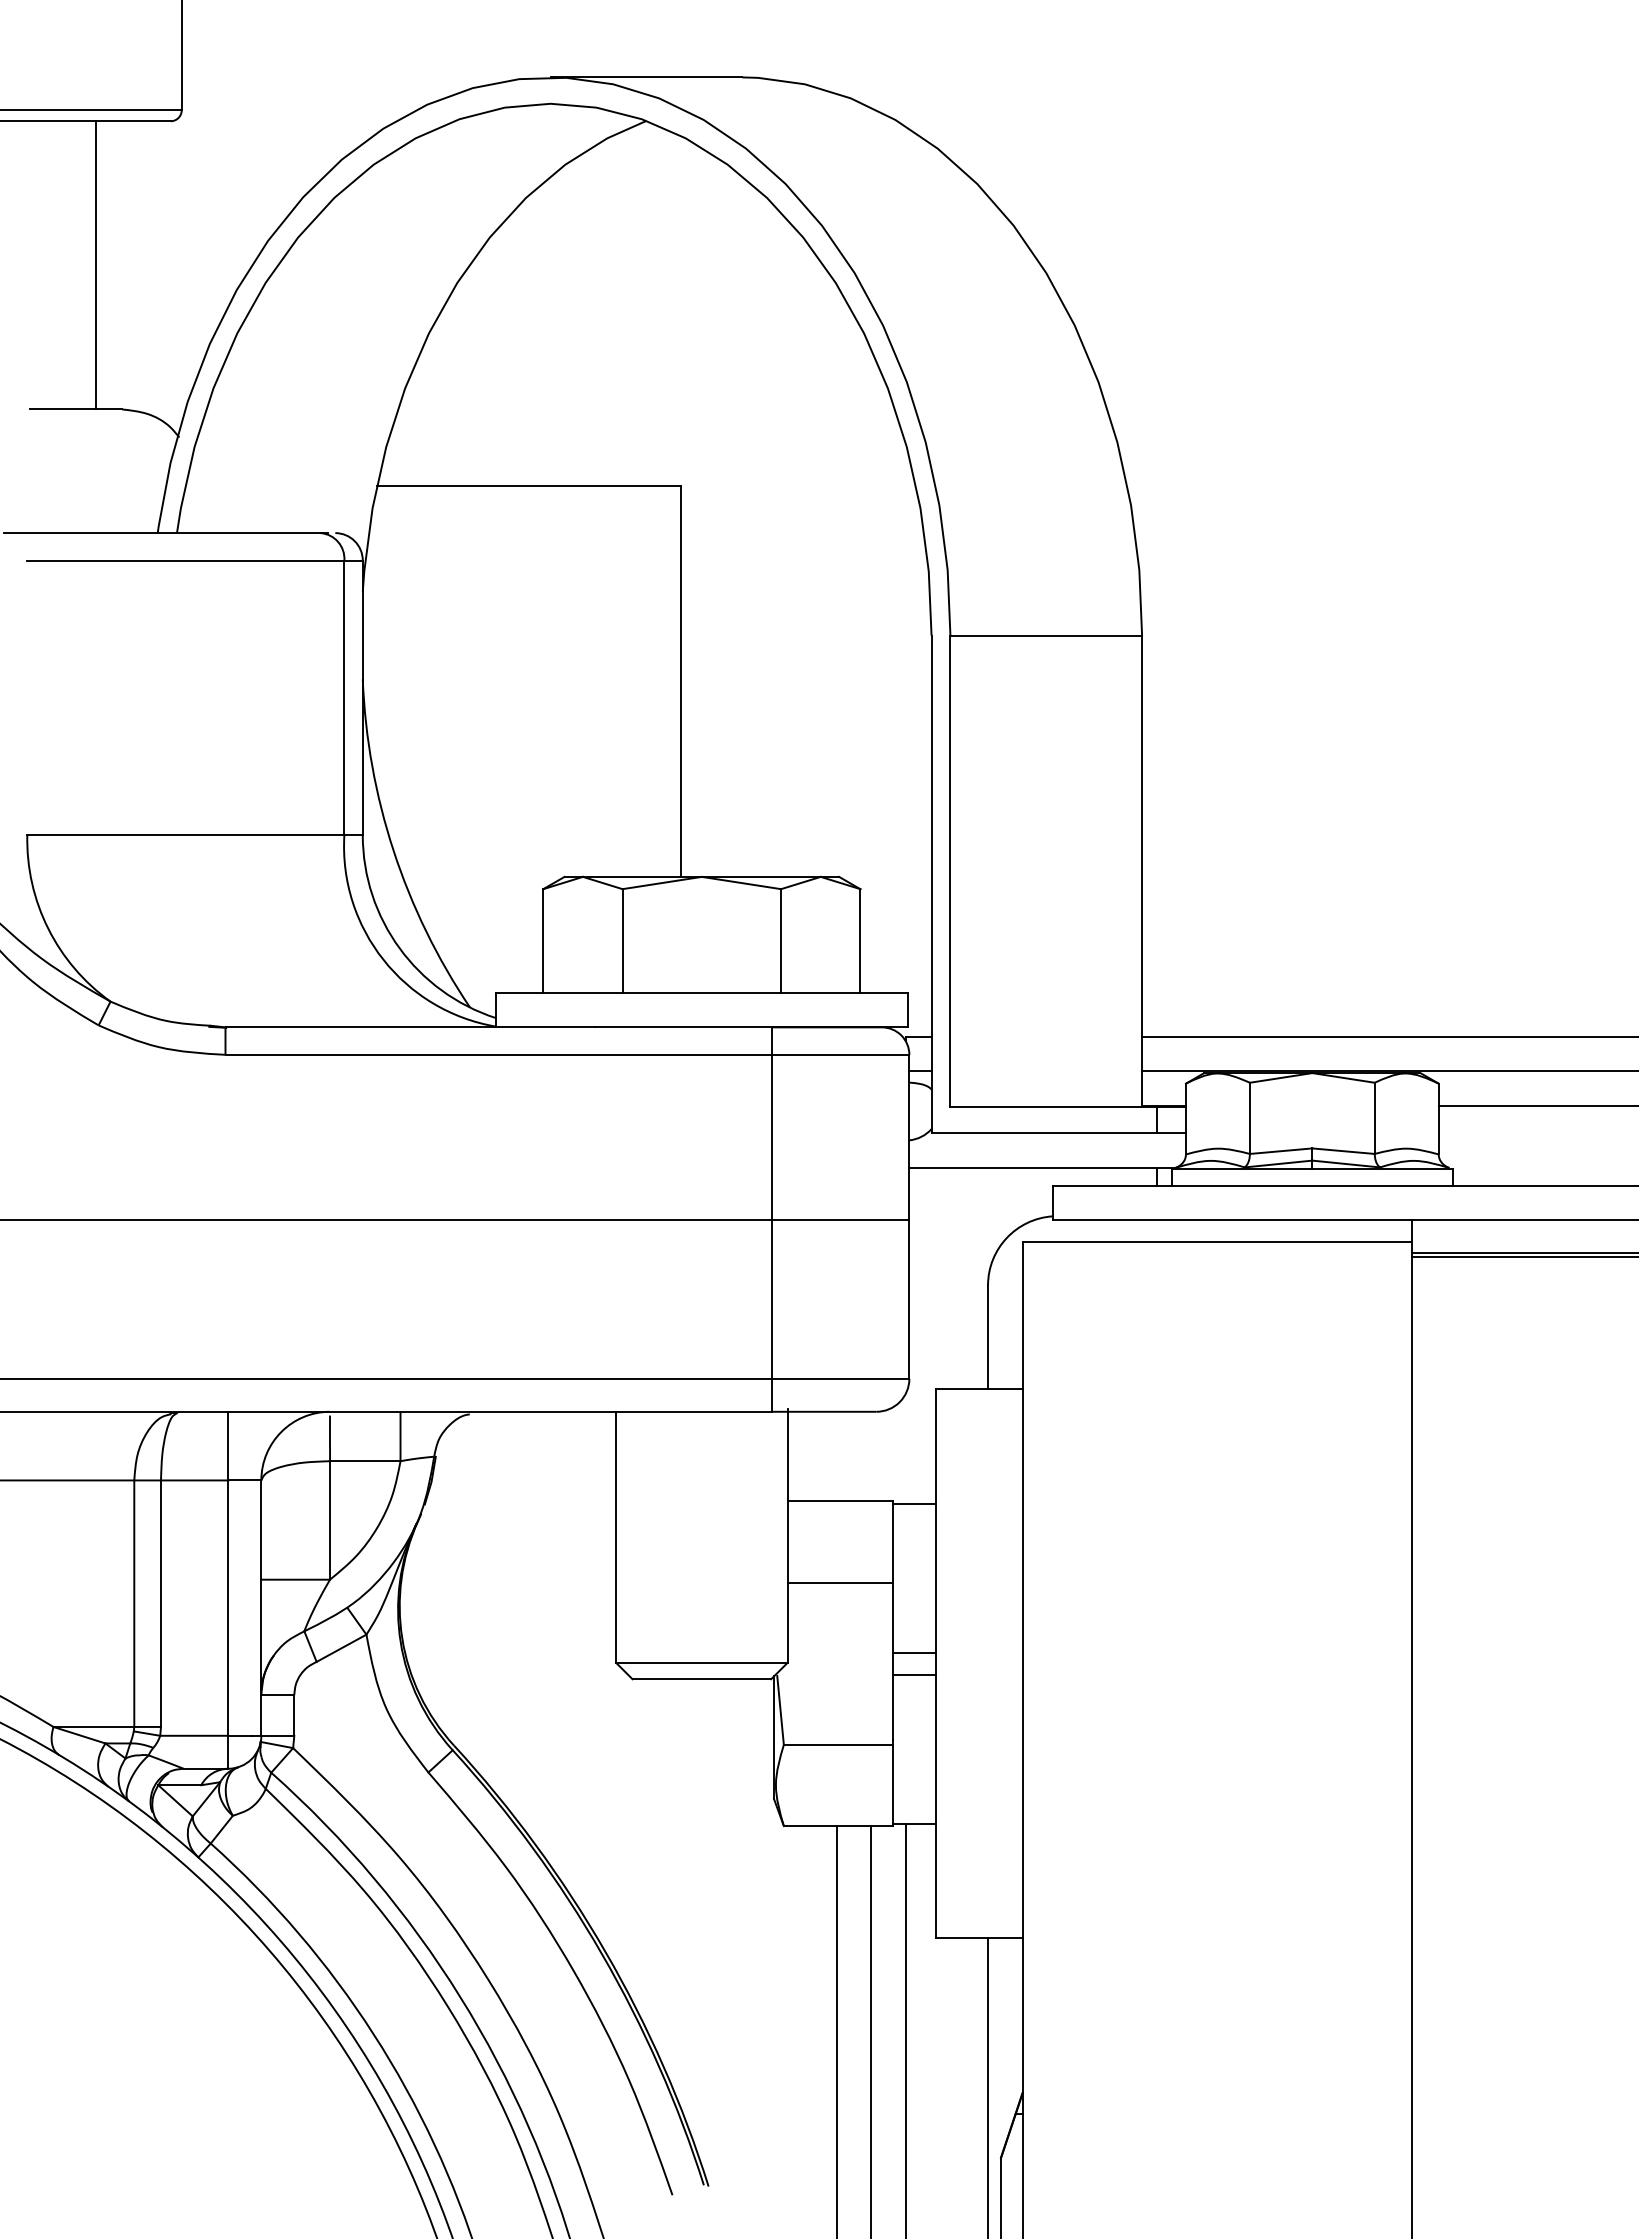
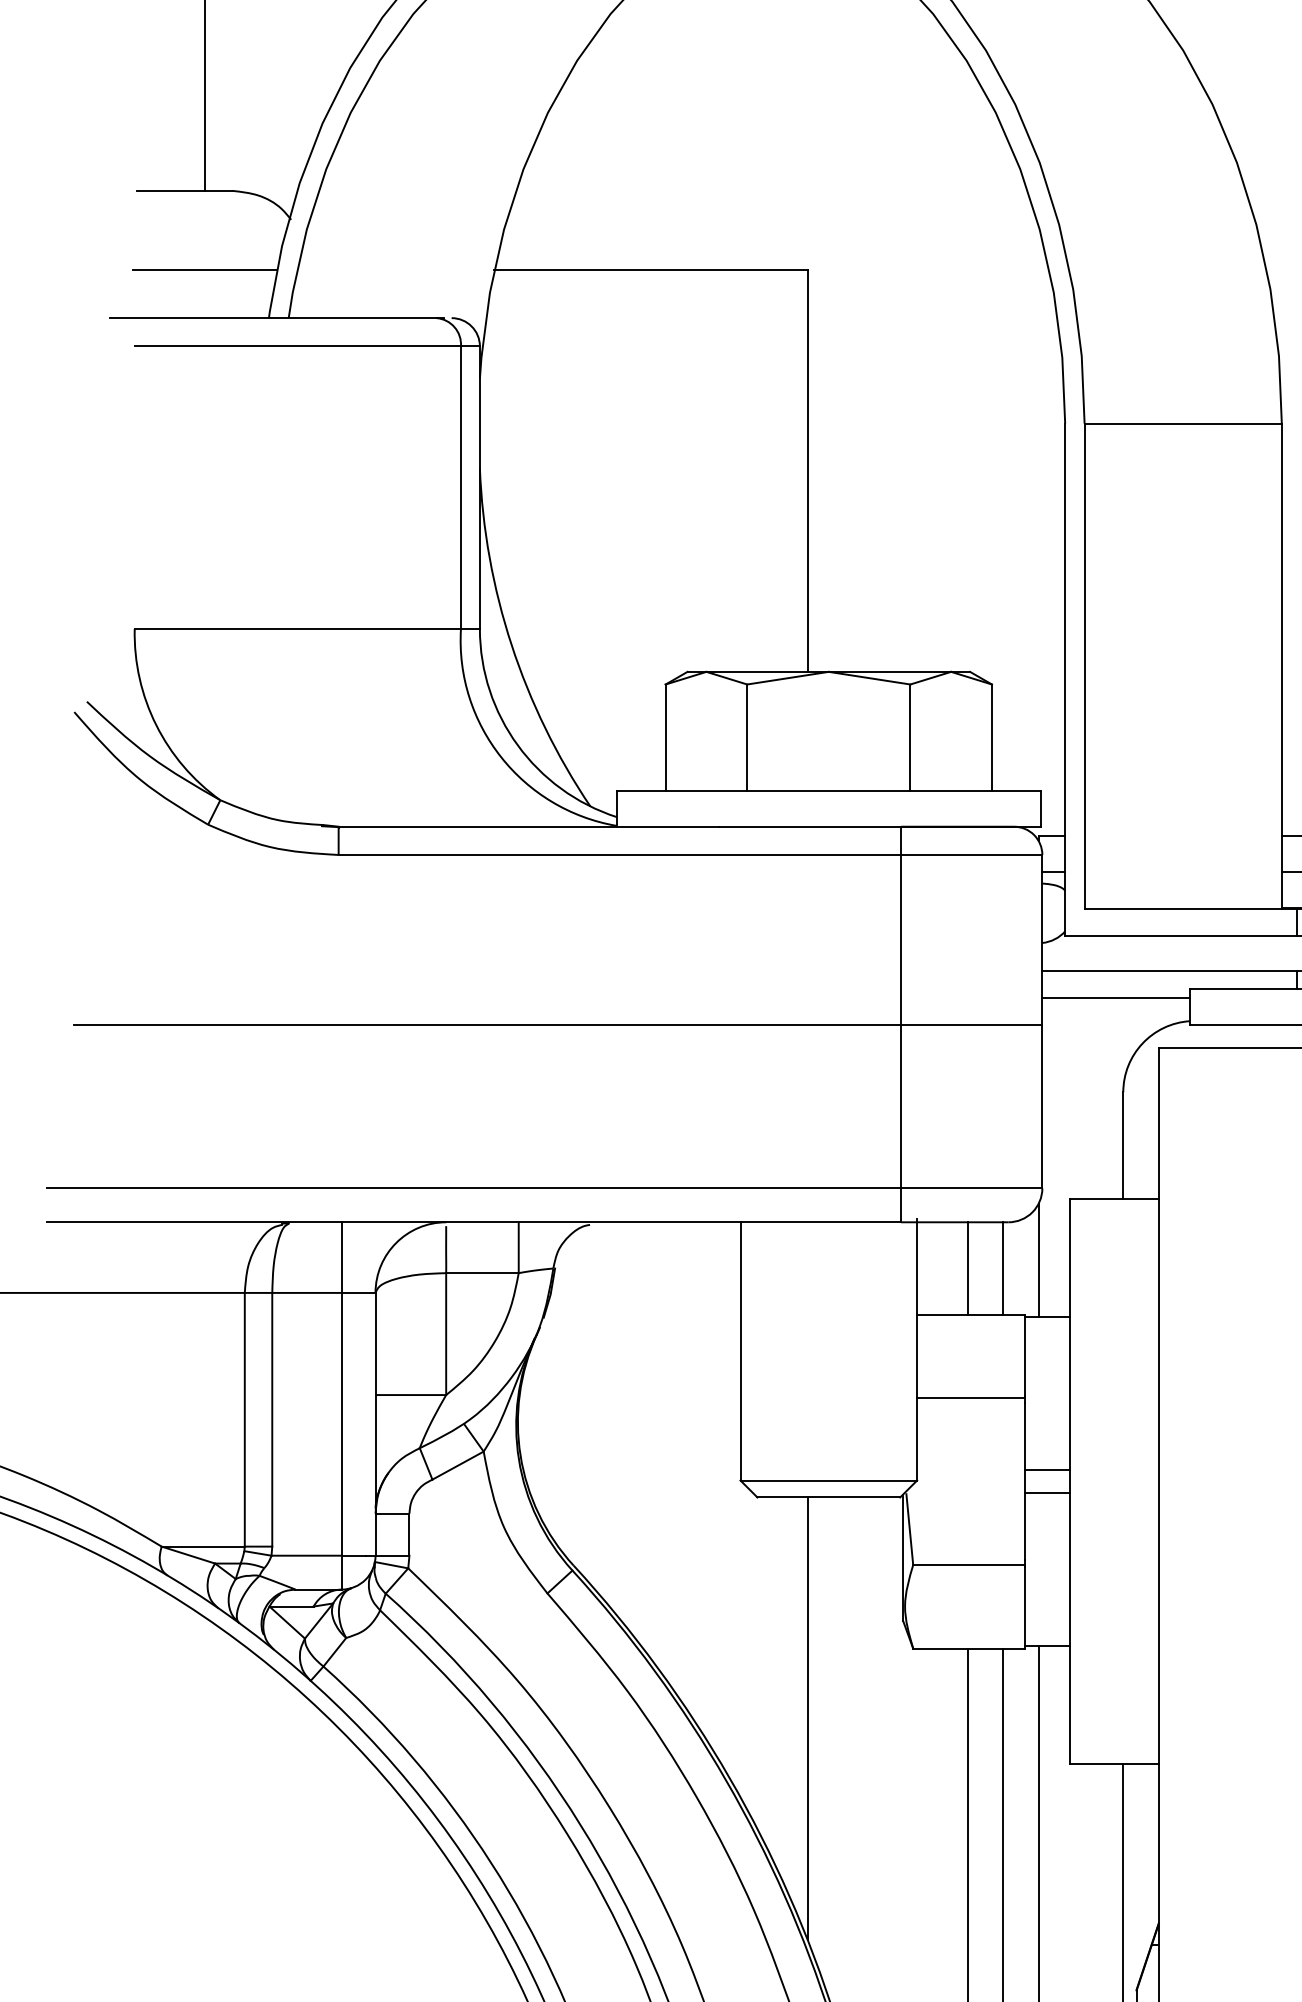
line: (95, 486) -> (204, 270), added
line: (980, 1193) -> (1115, 997), added
line: (905, 1448) -> (1038, 1260), added
line: (836, 1456) -> (967, 1268), added
line: (871, 1456) -> (1003, 1268), added
line: (681, 1894) -> (807, 1718), added

